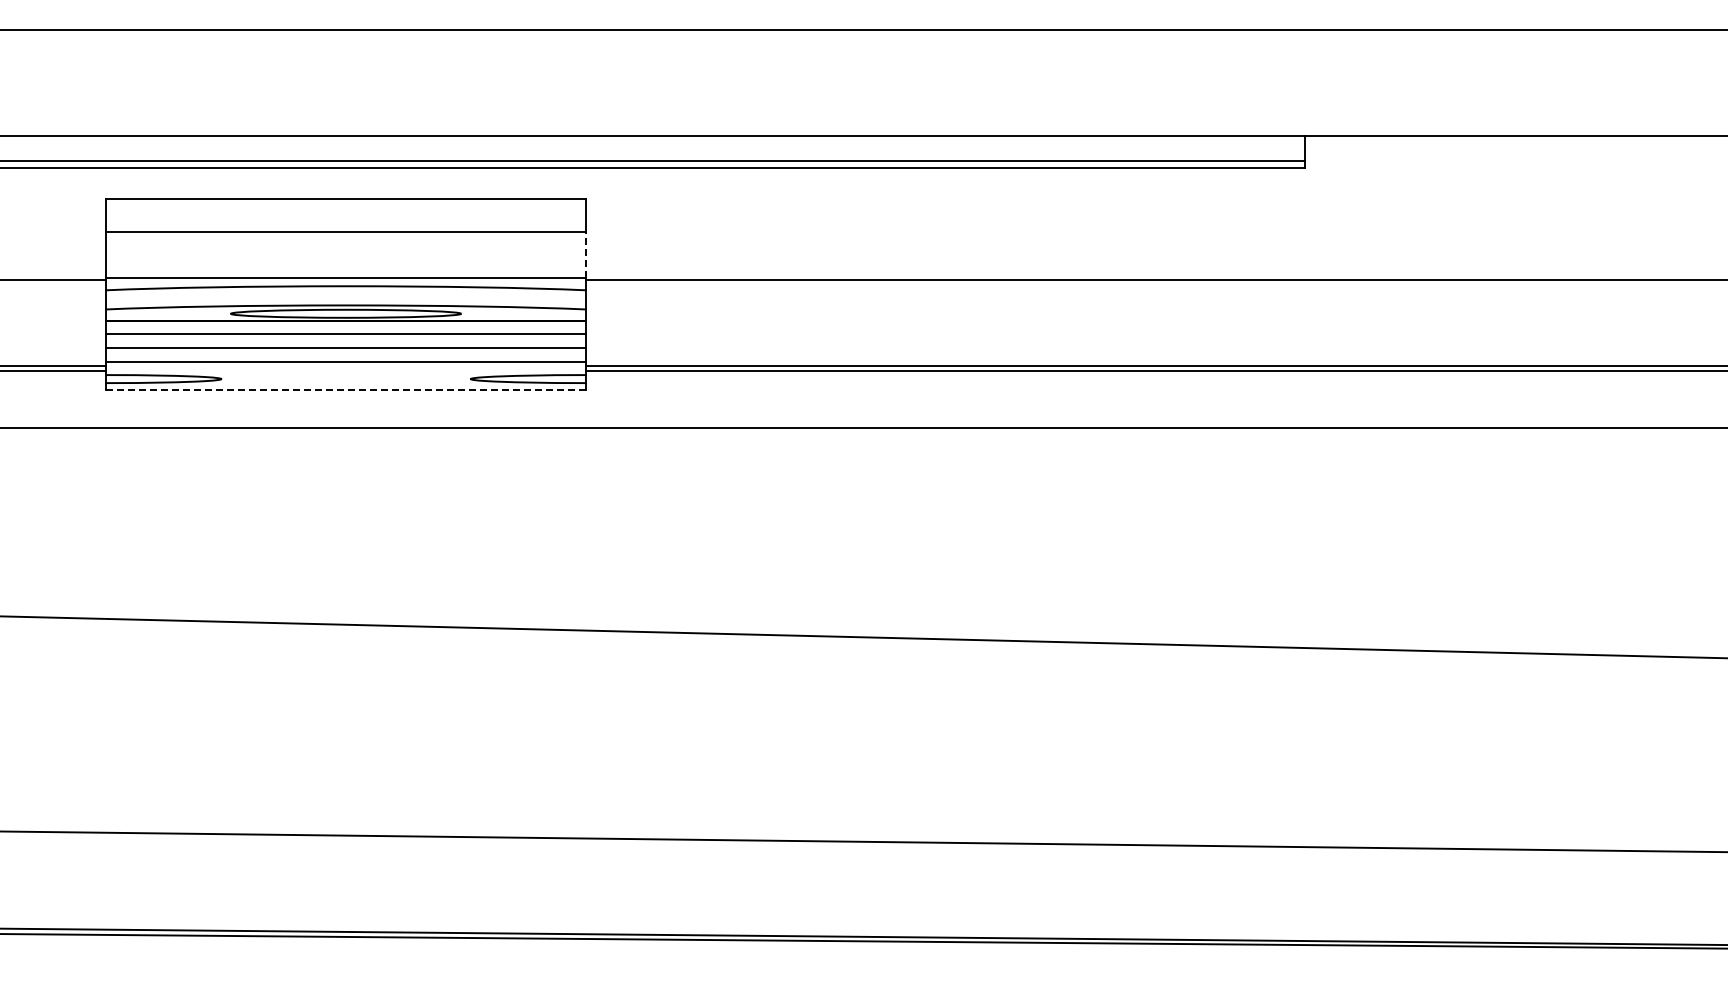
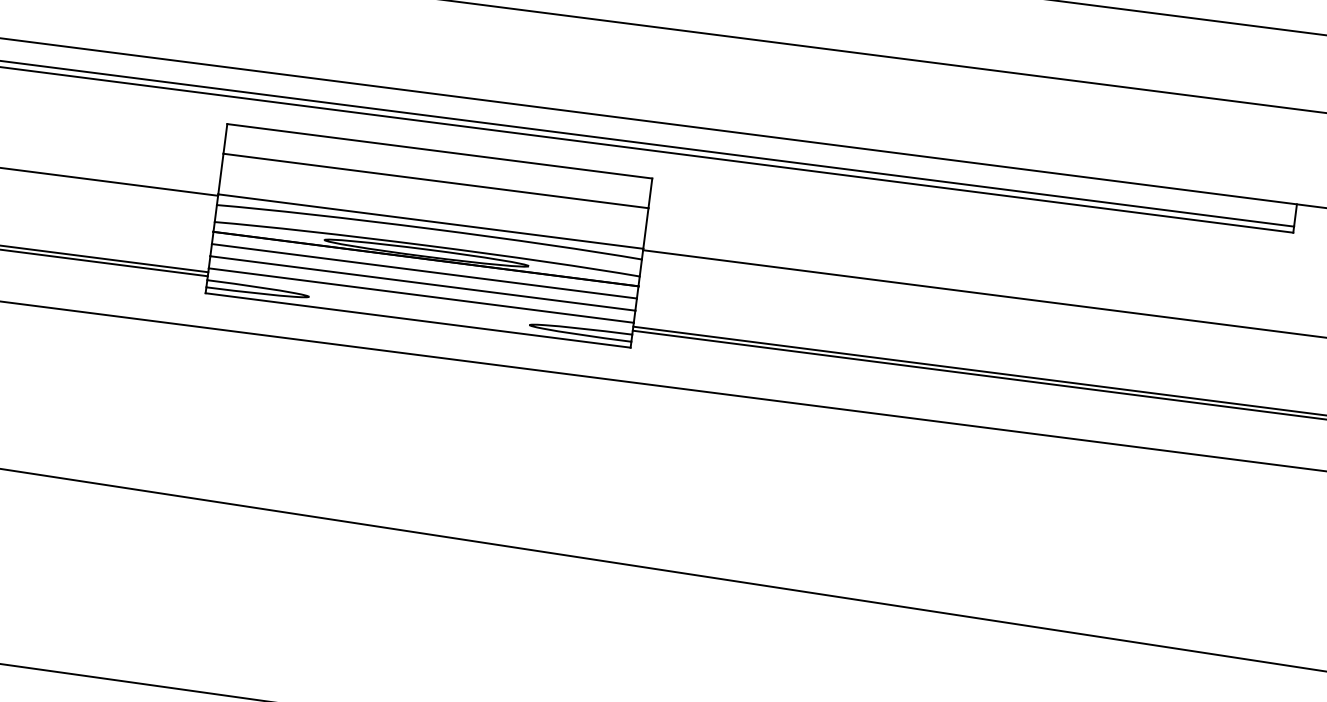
line: (585, 255) -> (645, 228), dashed -> solid
line: (346, 389) -> (418, 320), dashed -> solid

